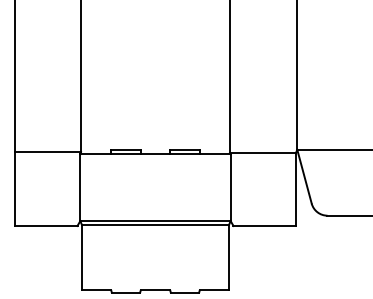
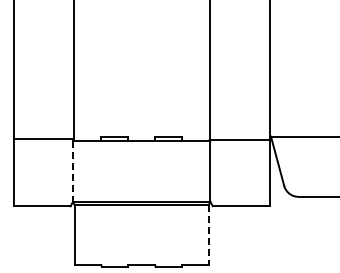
line: (80, 187) -> (73, 171), solid -> dashed
line: (228, 258) -> (208, 235), solid -> dashed

